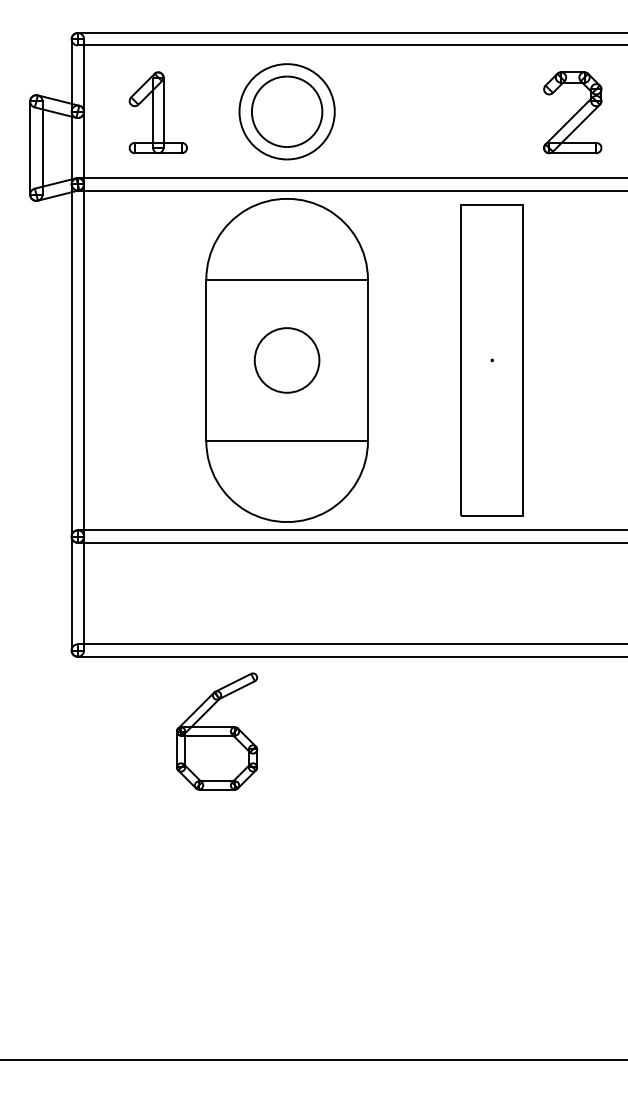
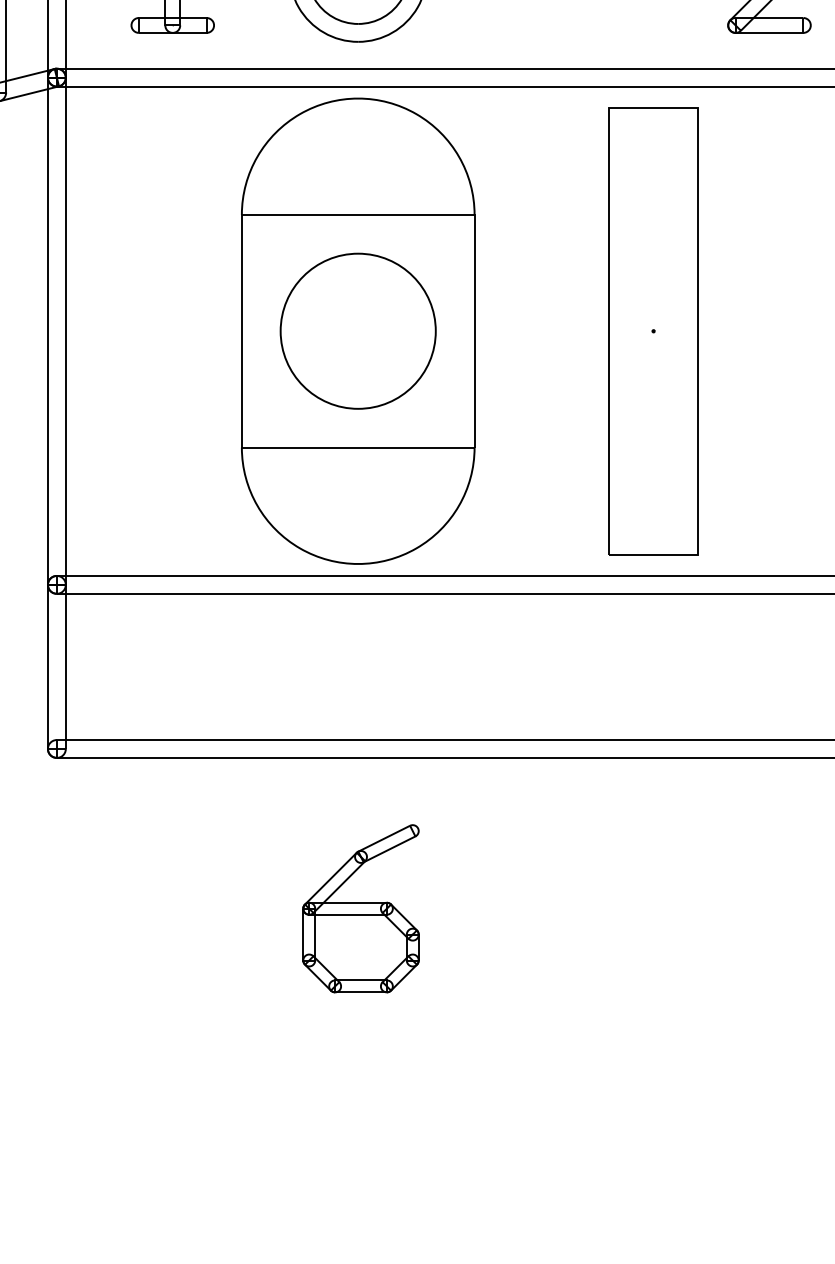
part: (286, 360) -> (357, 331), size x1.67
part: (217, 731) -> (361, 908), moved

